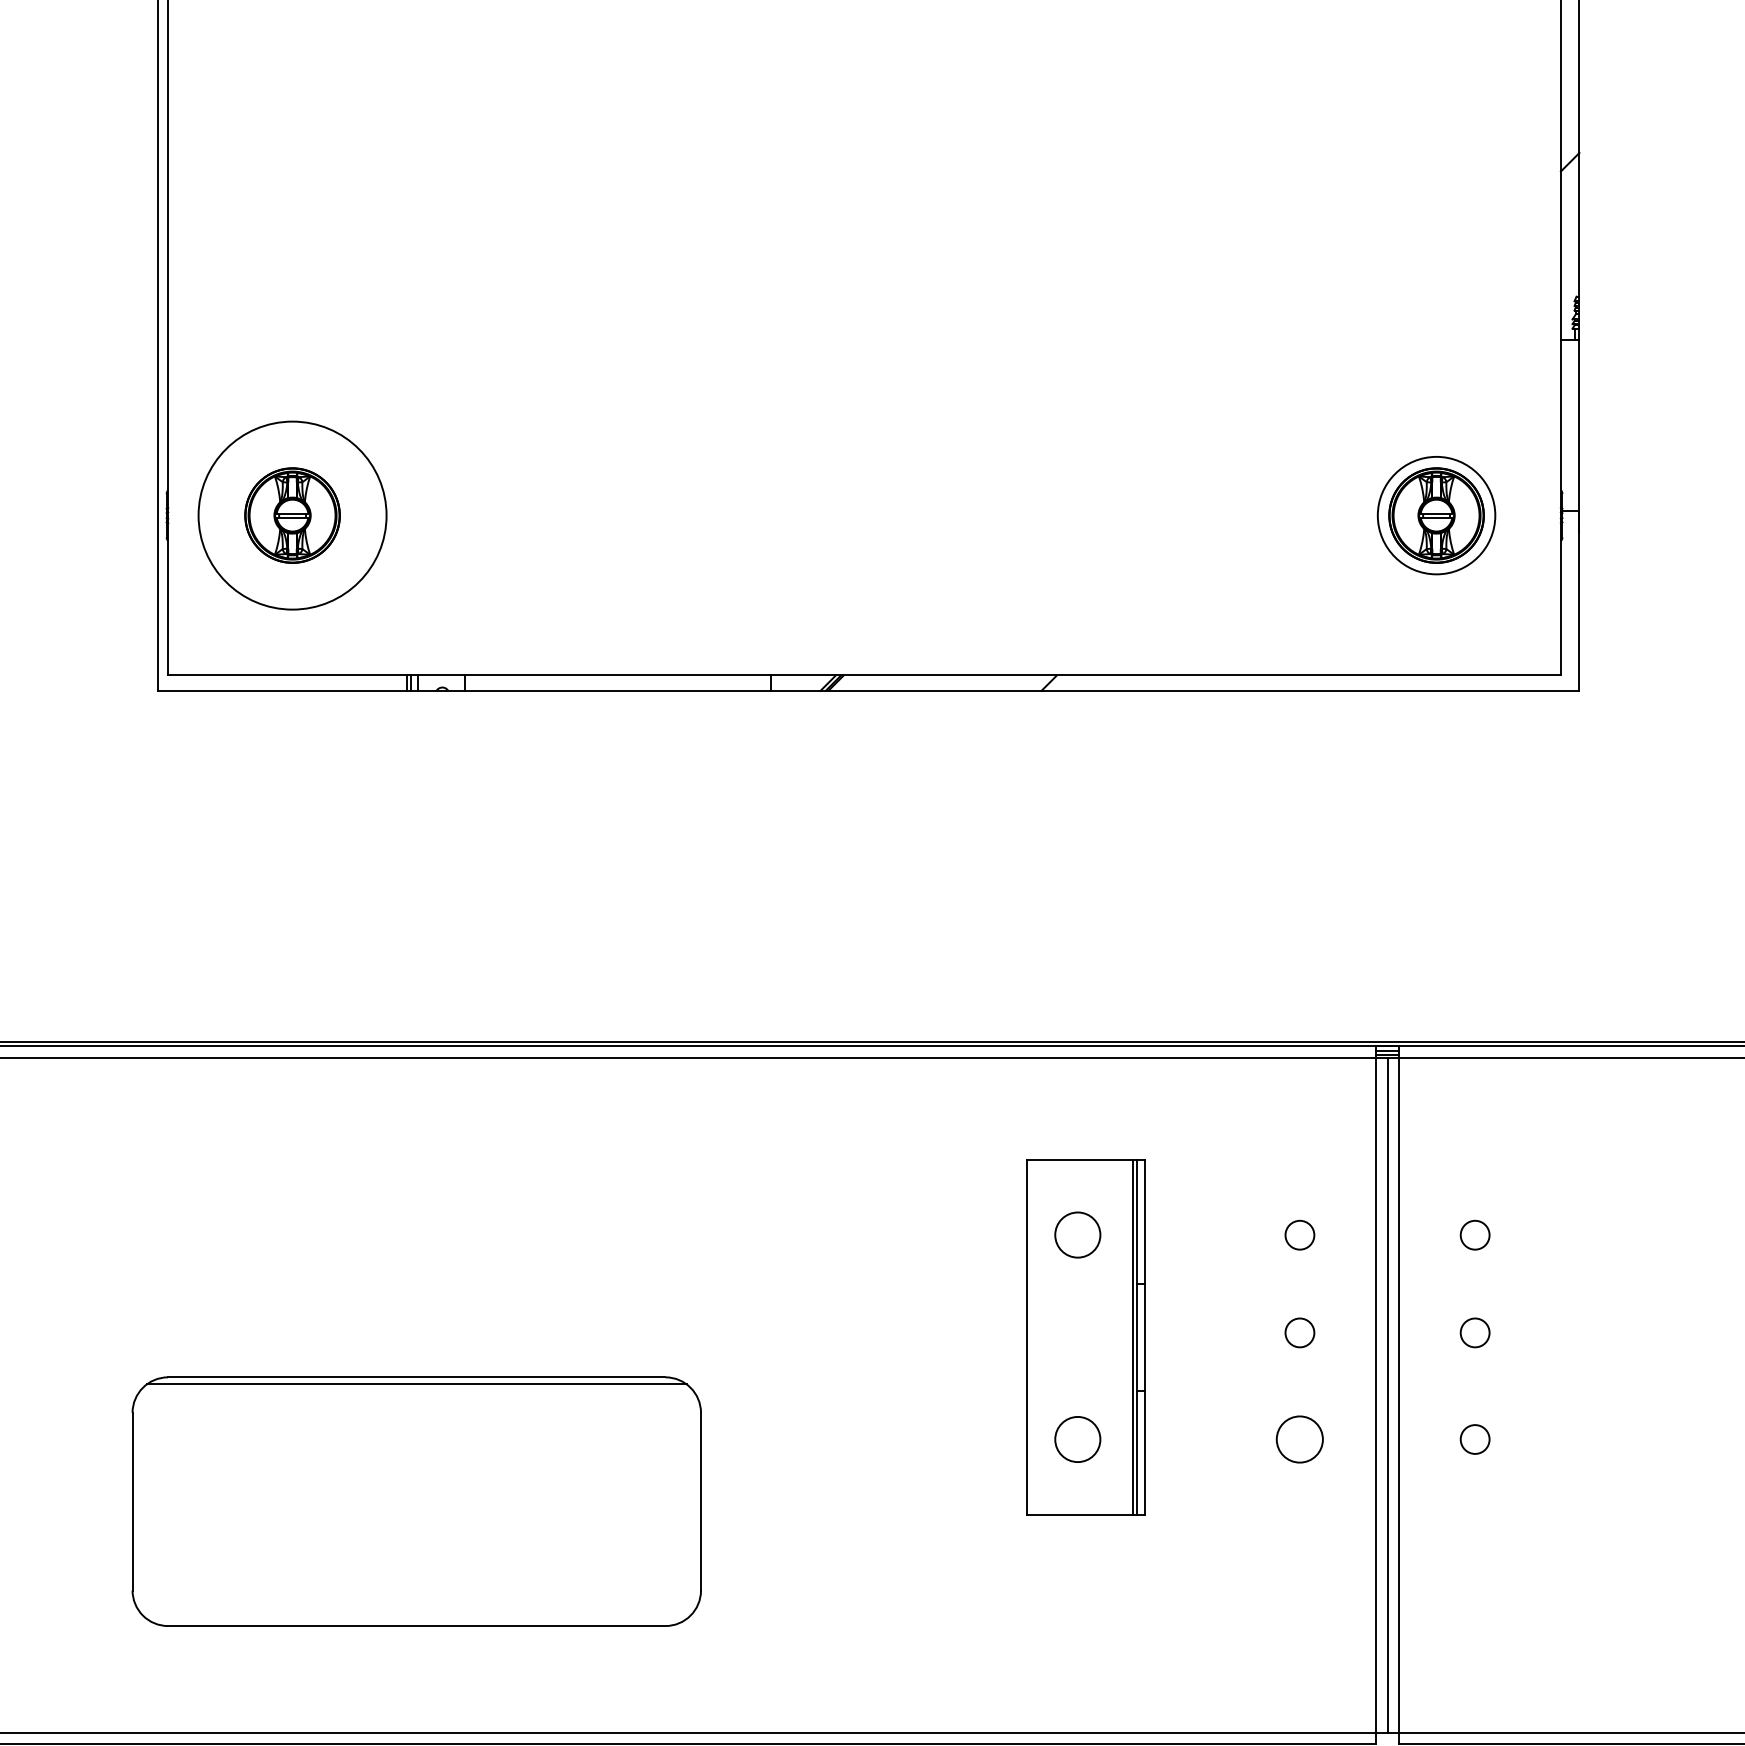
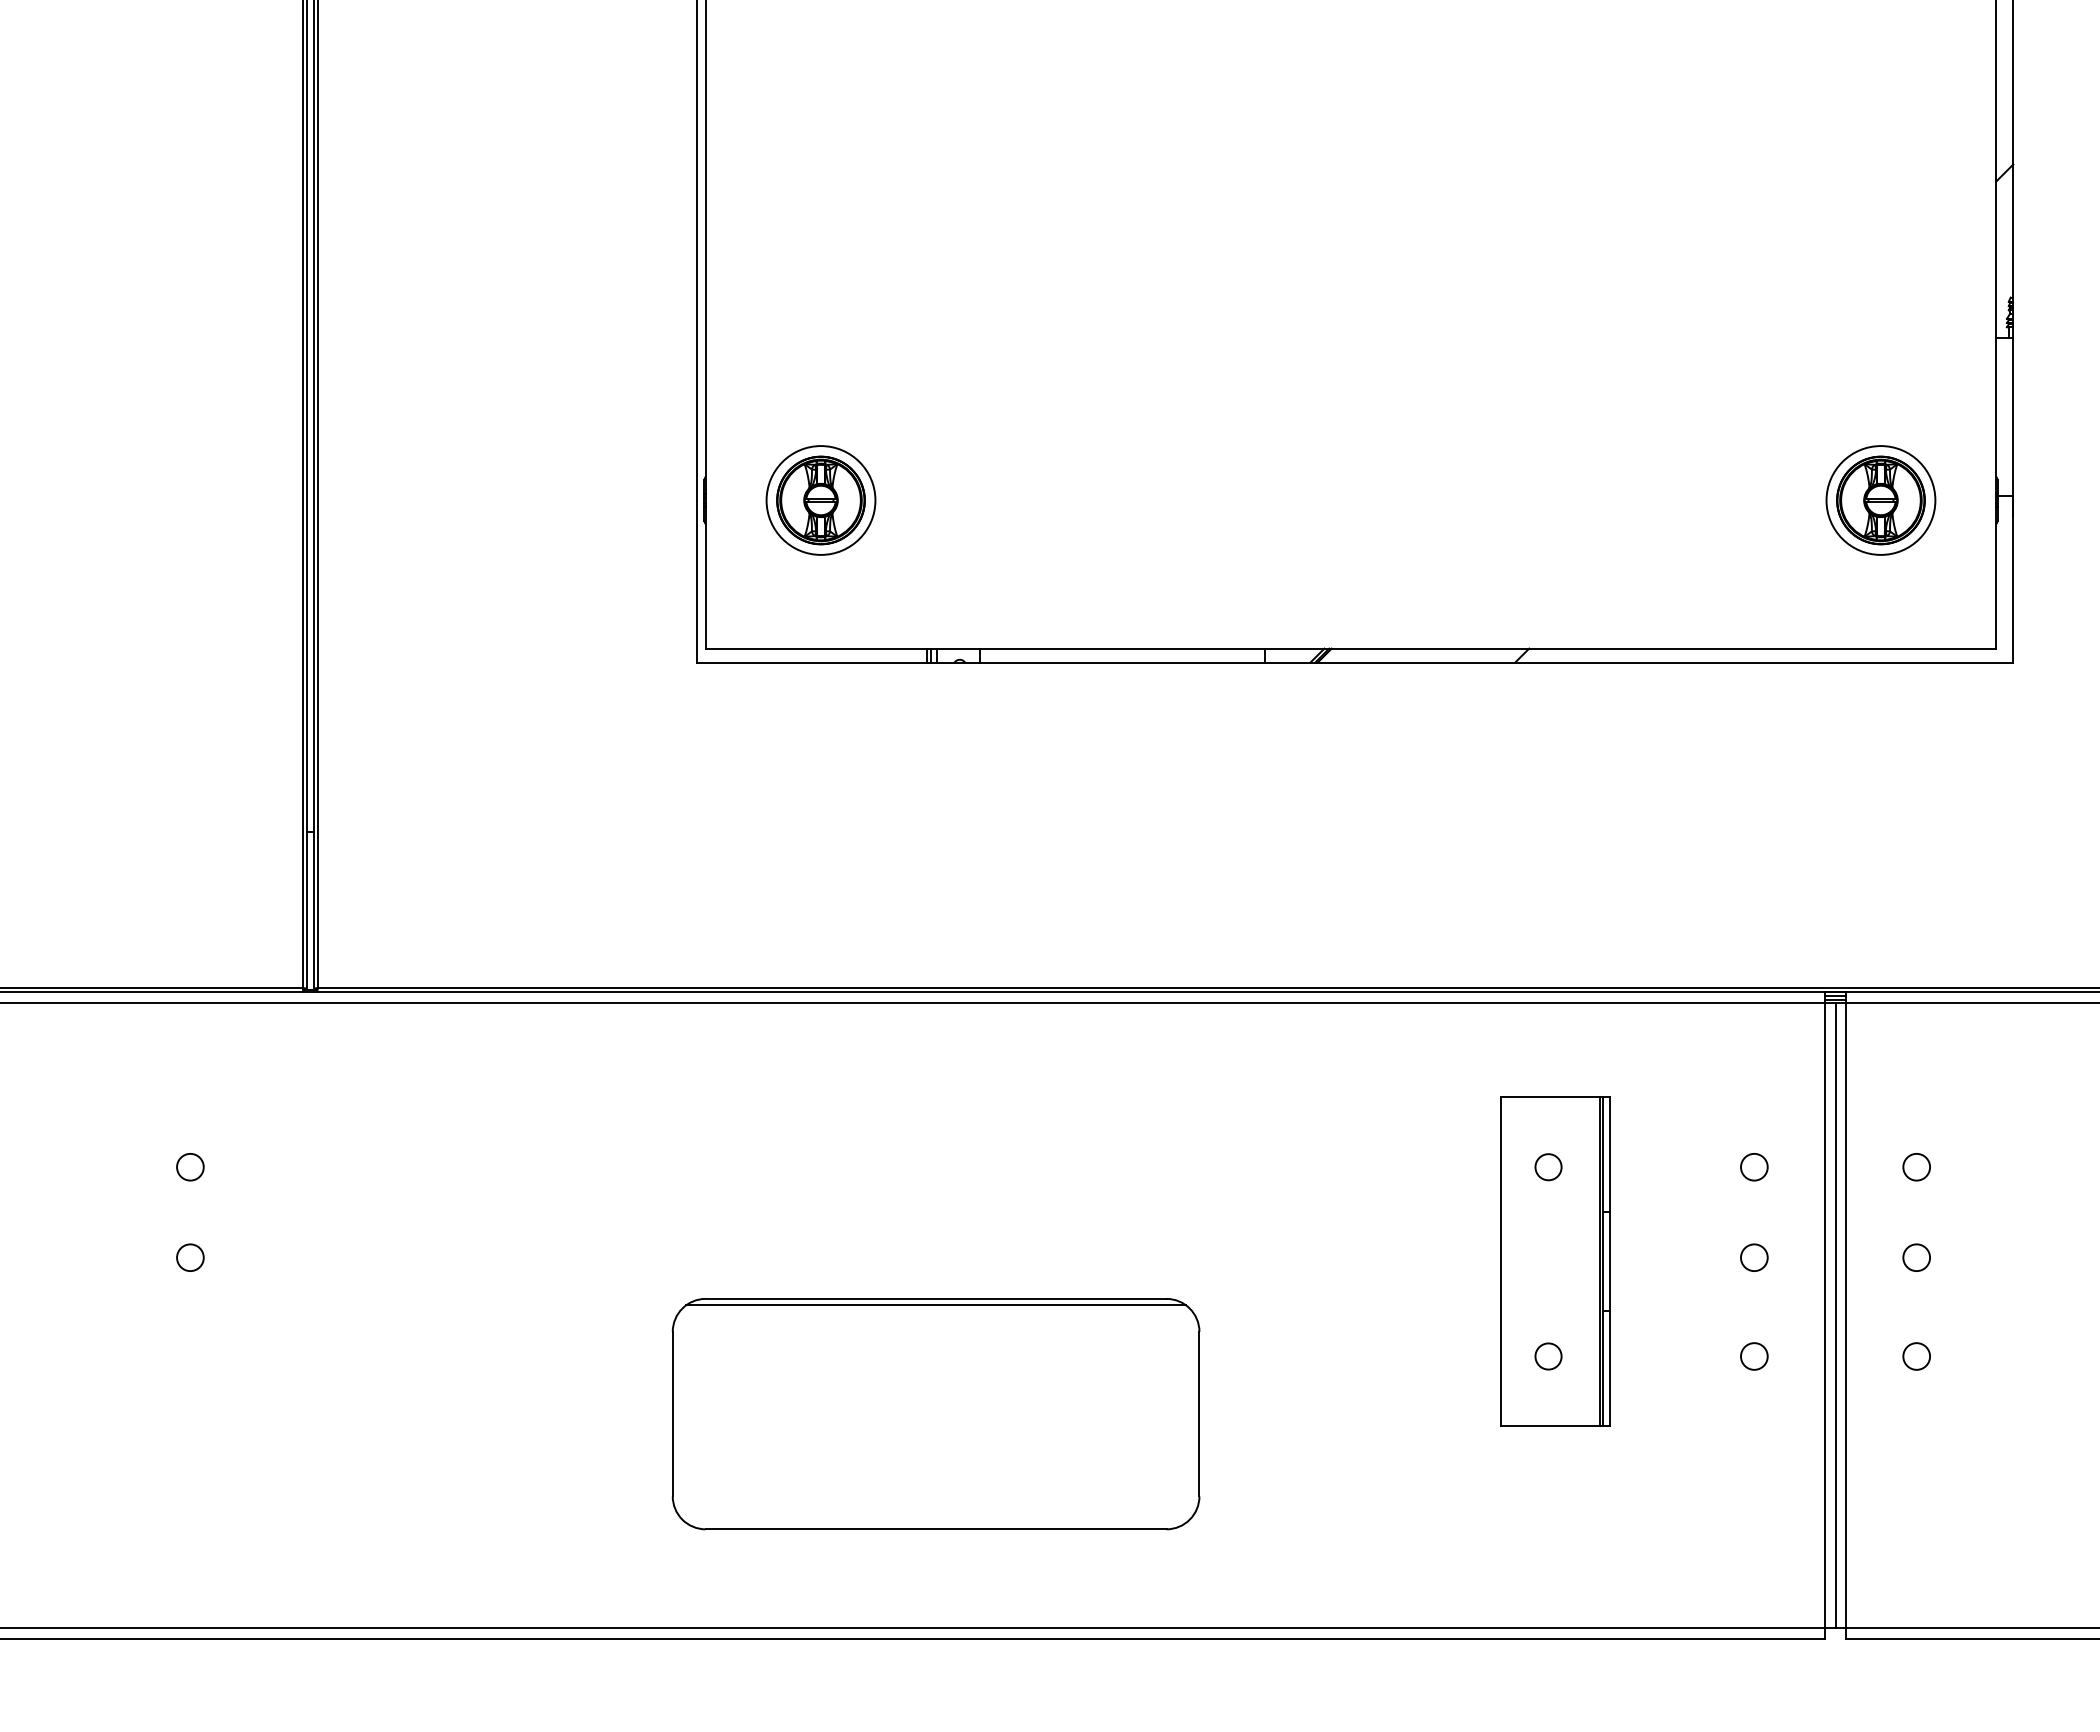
circle: (292, 515) -> (820, 500), size x0.62
circle: (1077, 1235) -> (1548, 1167), size x0.62
circle: (1077, 1439) -> (1548, 1356), size x0.62
circle: (1300, 1439) -> (1754, 1356), size x0.62

